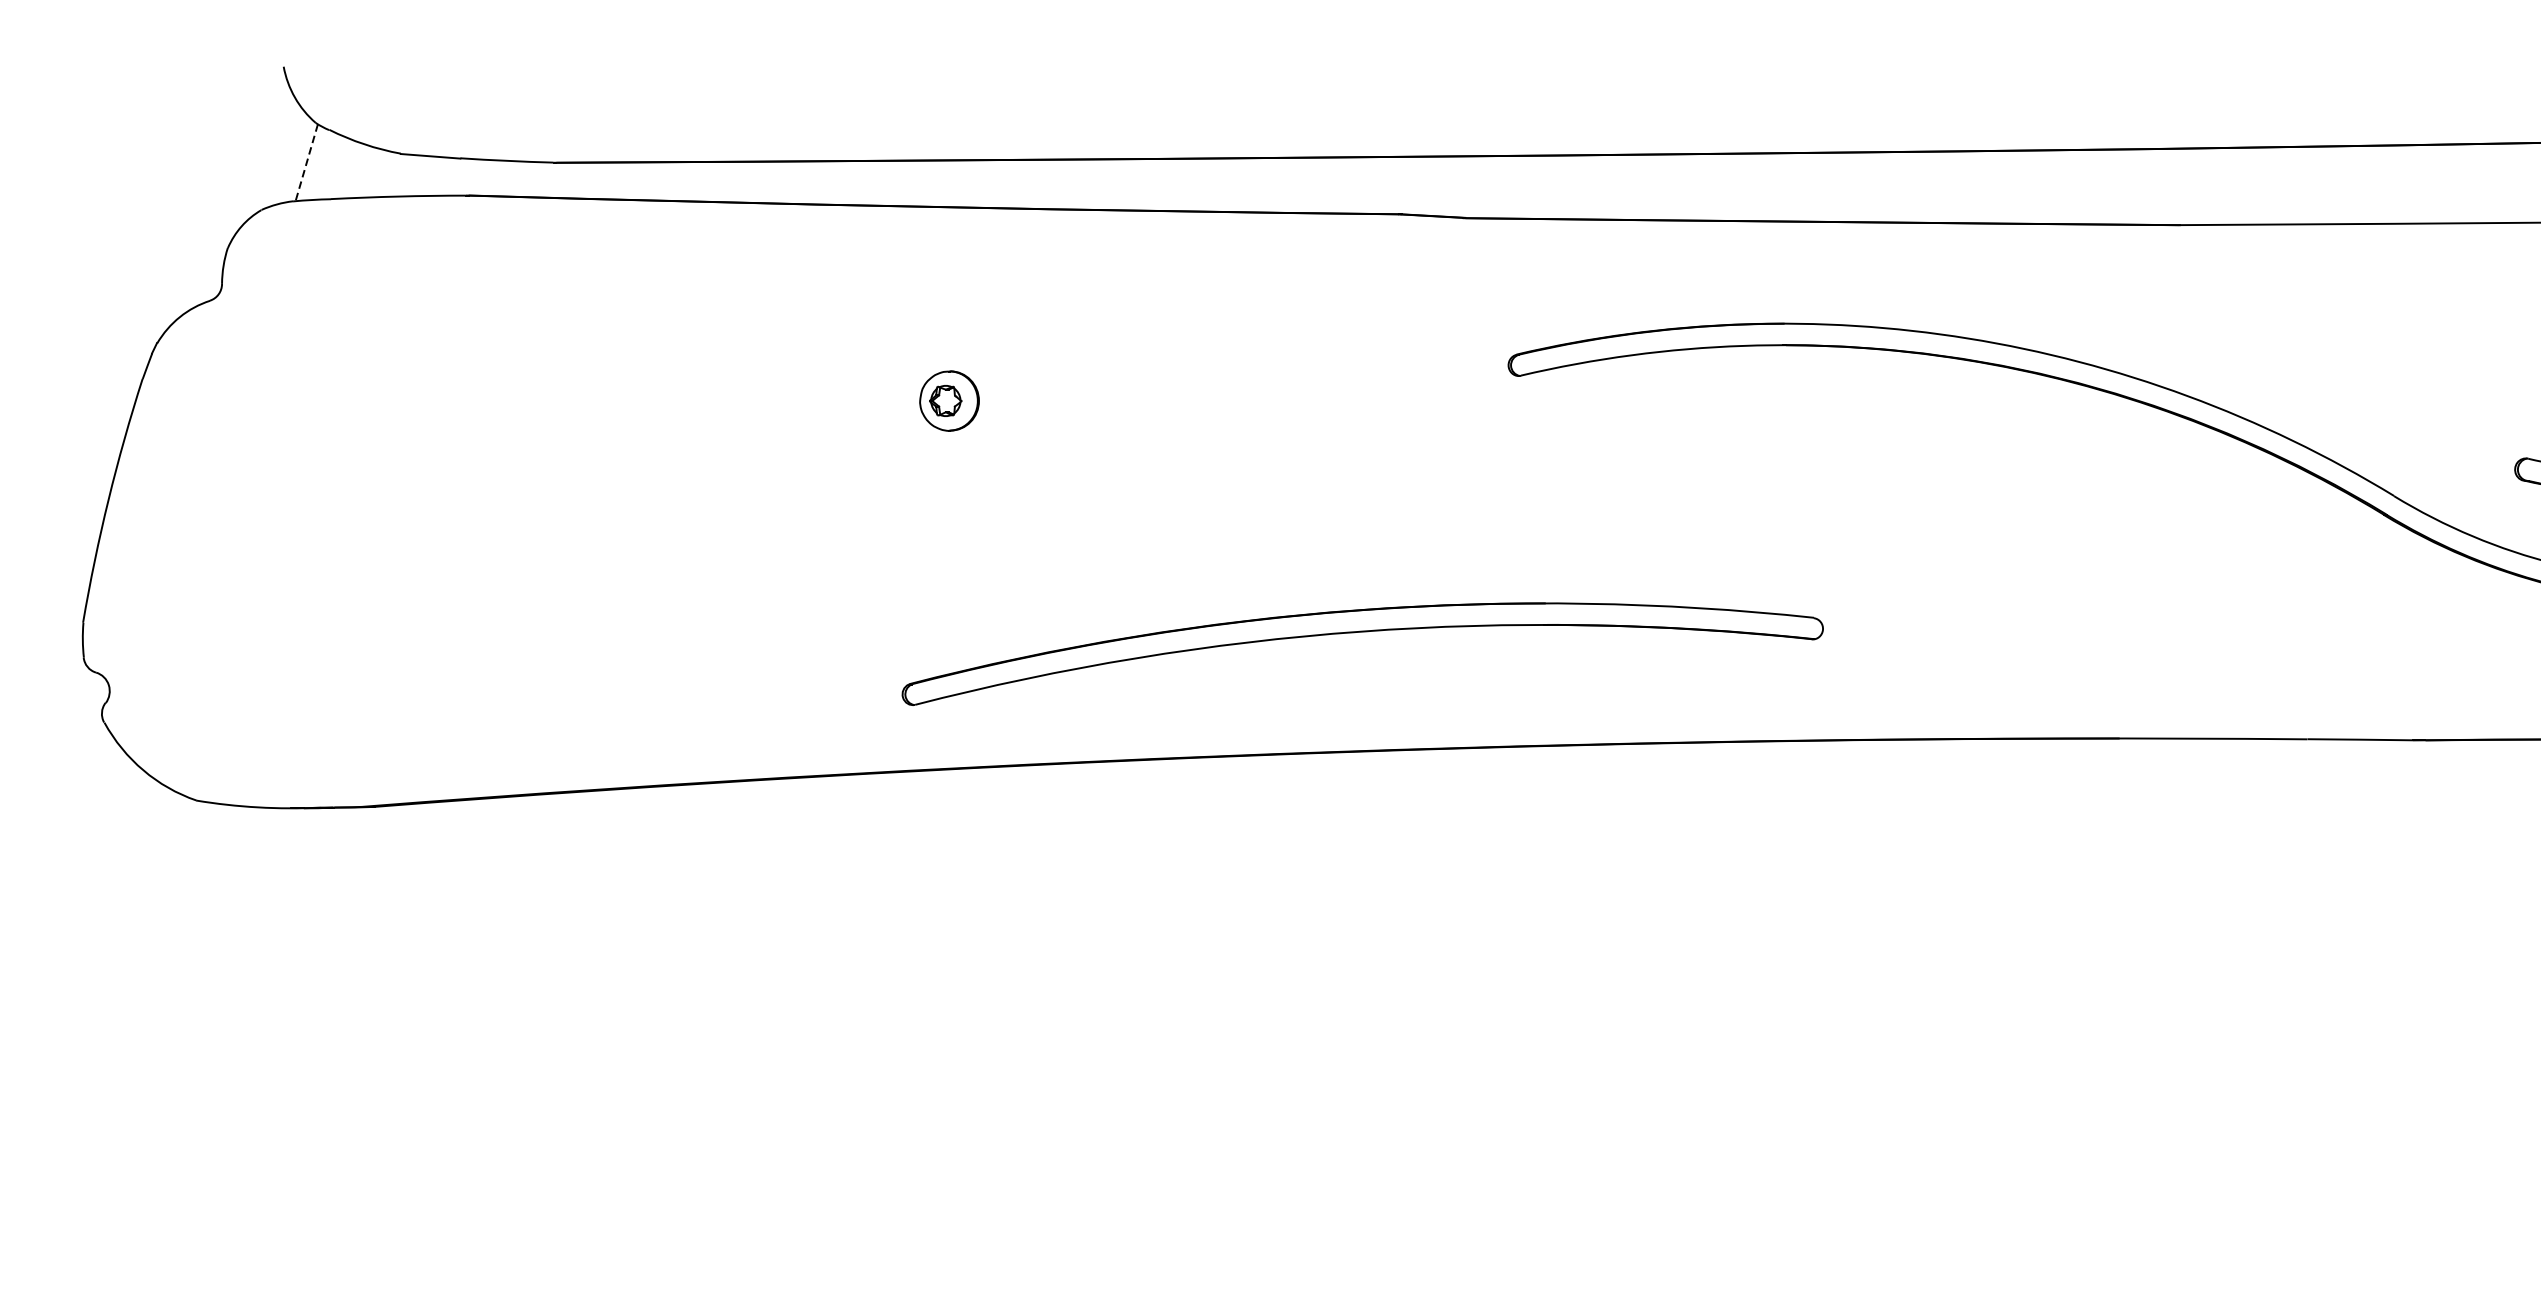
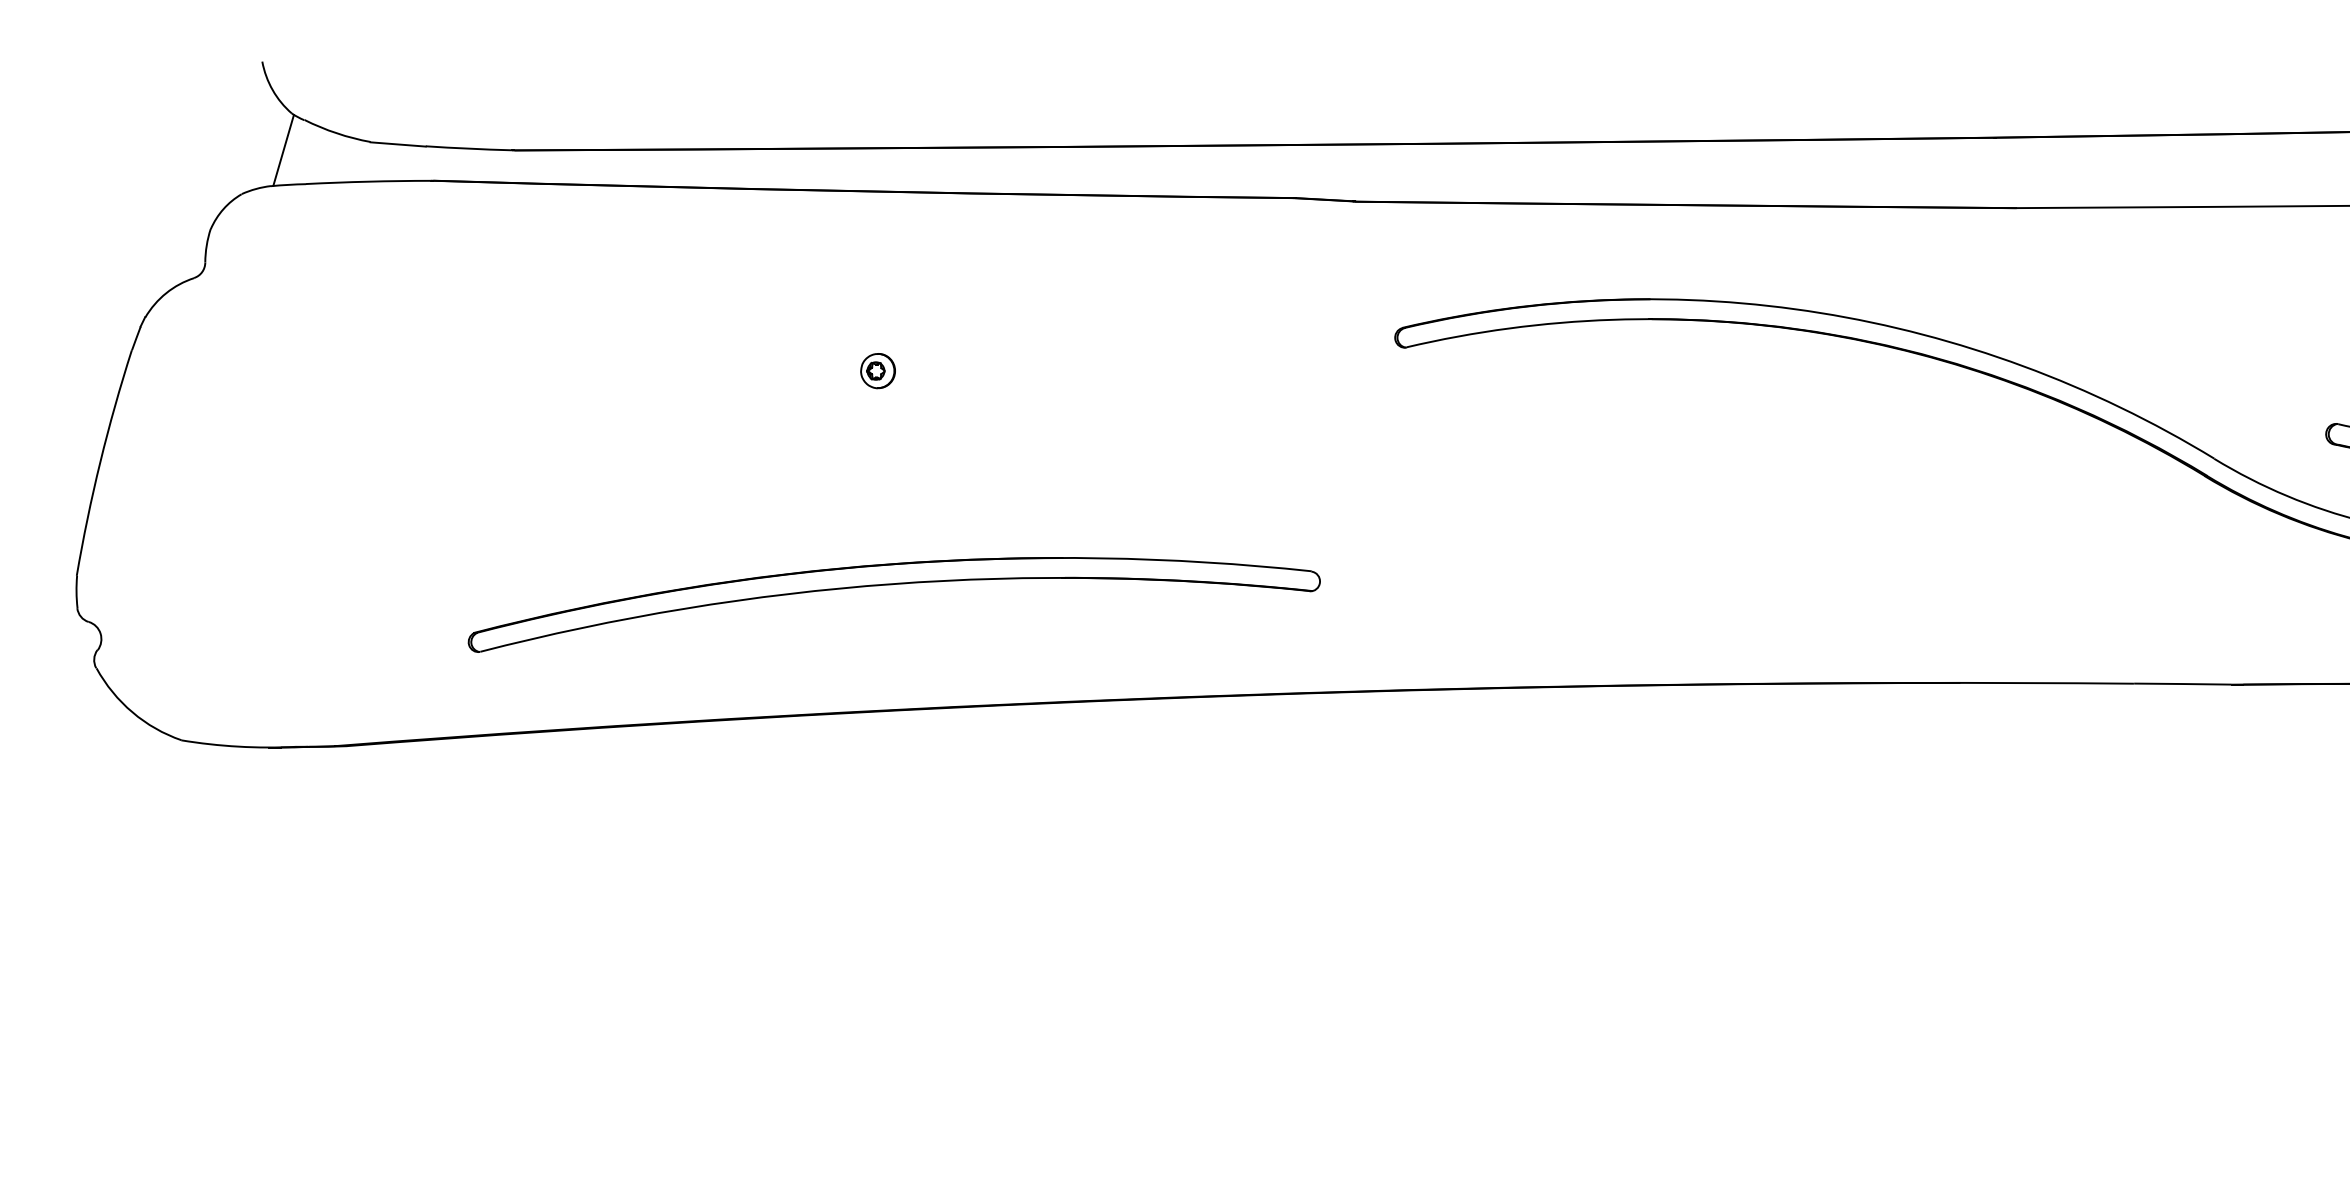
line: (306, 162) -> (283, 150), dashed -> solid
part: (948, 401) -> (877, 371), size x0.62
part: (1360, 633) -> (892, 585), moved

